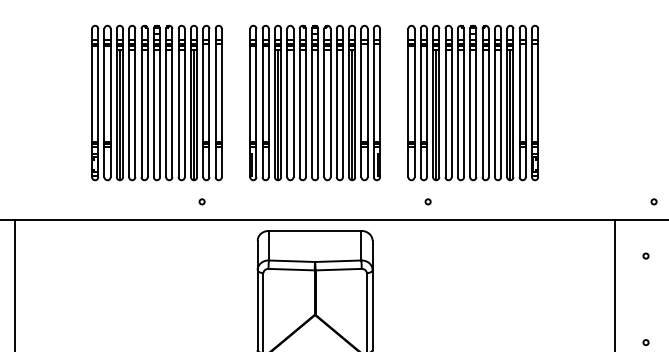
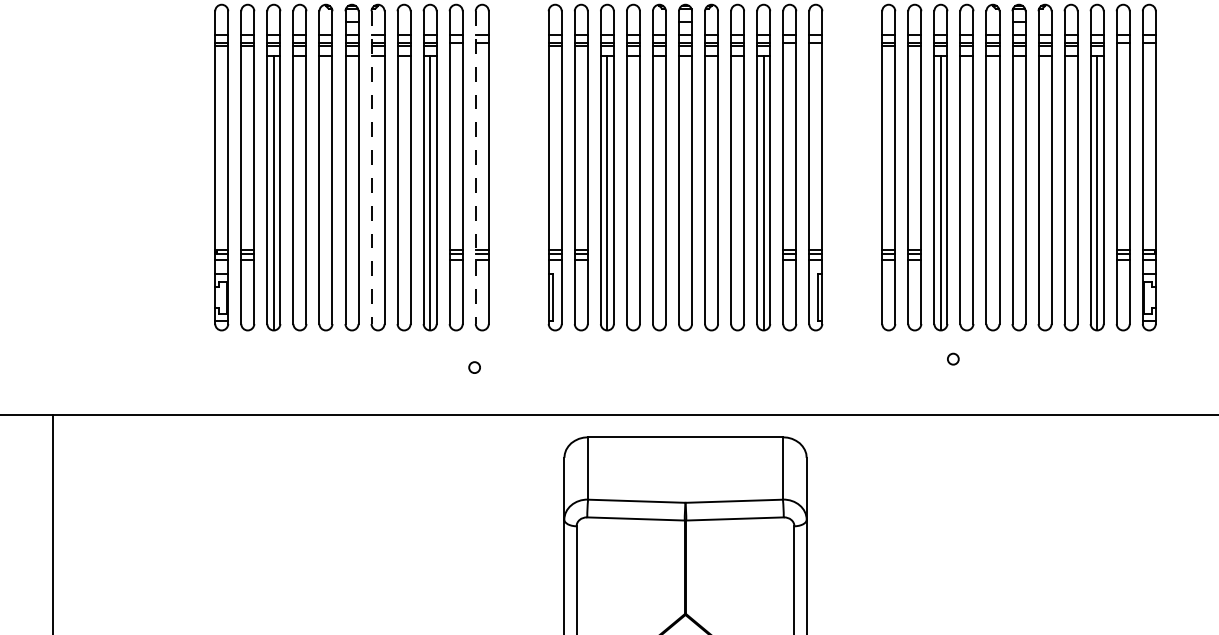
line: (166, 103) -> (372, 168), solid -> dashed
line: (215, 103) -> (475, 168), solid -> dashed
circle: (201, 201) -> (473, 366), moved
circle: (427, 201) -> (951, 358), moved

